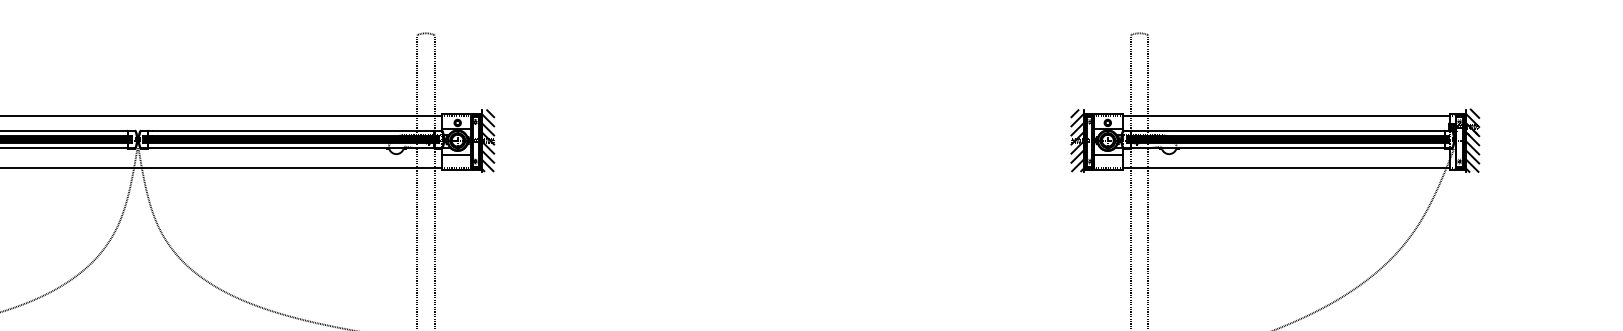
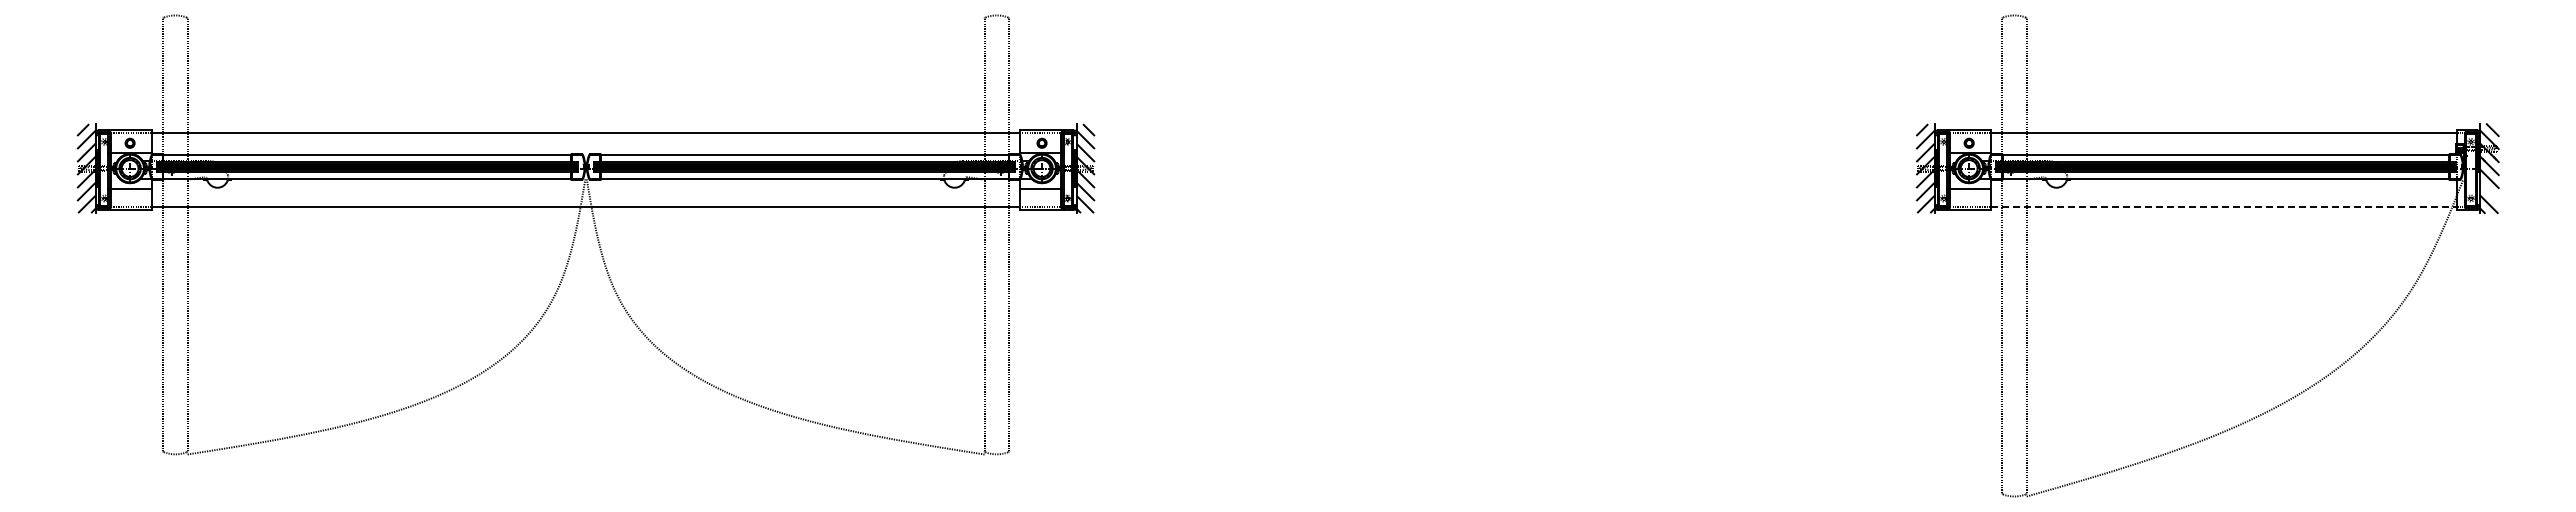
line: (1472, 156) -> (2489, 191), removed
line: (1286, 167) -> (2224, 206), solid -> dashed

